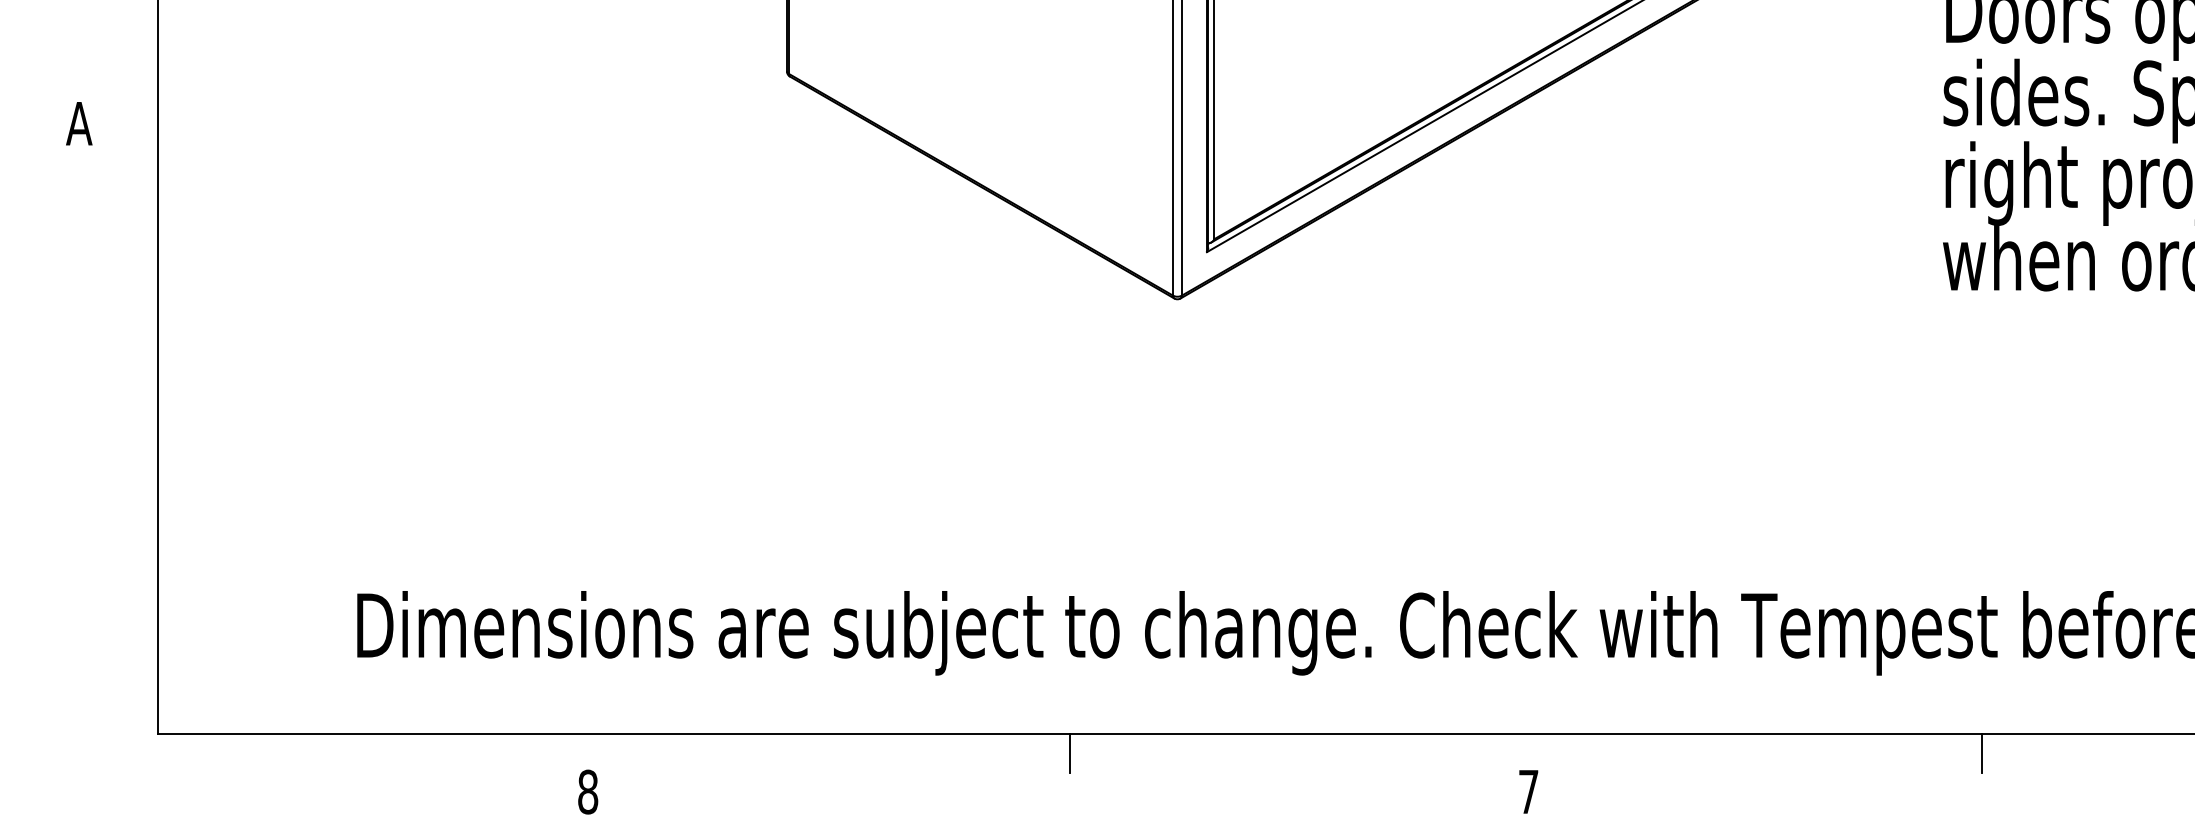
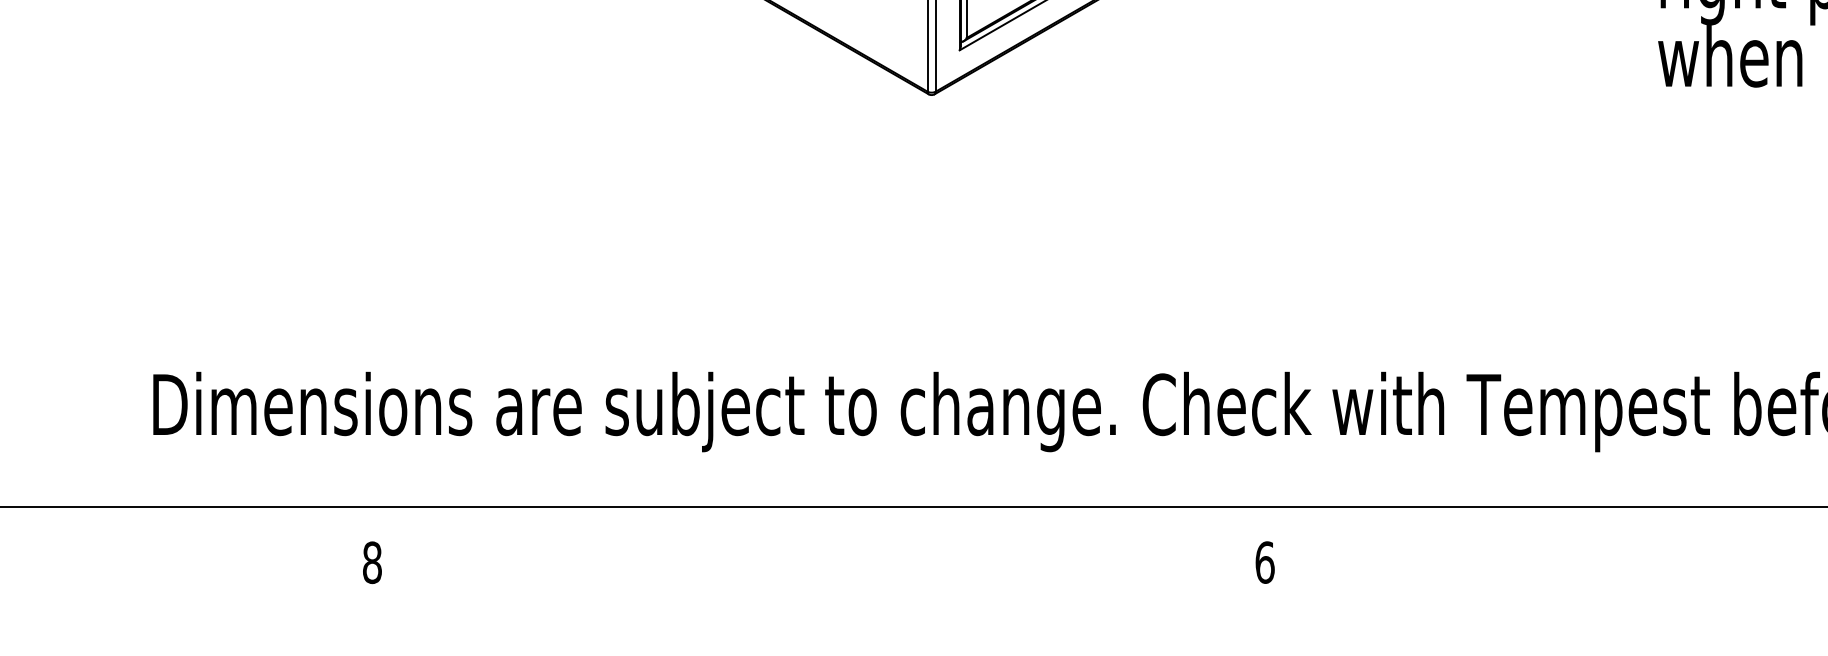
line: (1070, 753) -> (830, 526), removed
line: (1982, 753) -> (1695, 526), removed
text: (1528, 791) -> (1264, 562), 7 -> 6

